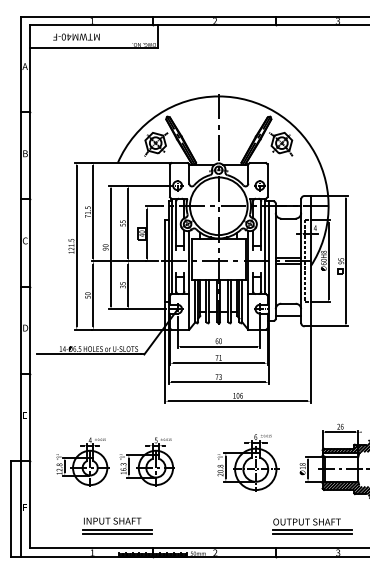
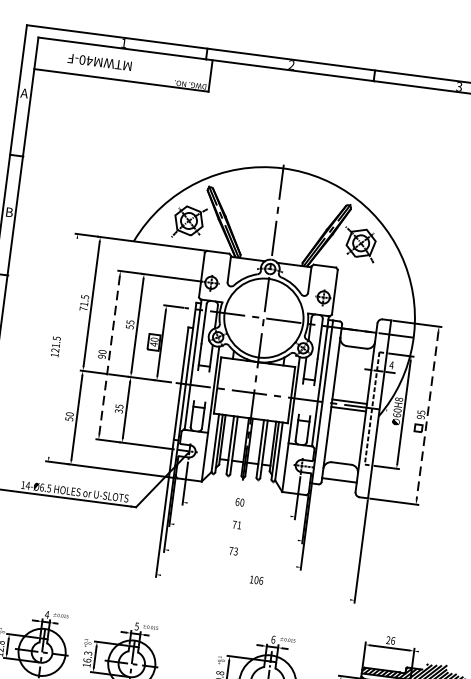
line: (76, 246) -> (62, 347), removed
line: (111, 247) -> (110, 355), solid -> dashed
line: (345, 261) -> (426, 416), solid -> dashed
line: (218, 346) -> (238, 509), removed
line: (218, 363) -> (235, 532), removed
line: (218, 382) -> (232, 558), removed
line: (237, 401) -> (254, 587), removed

